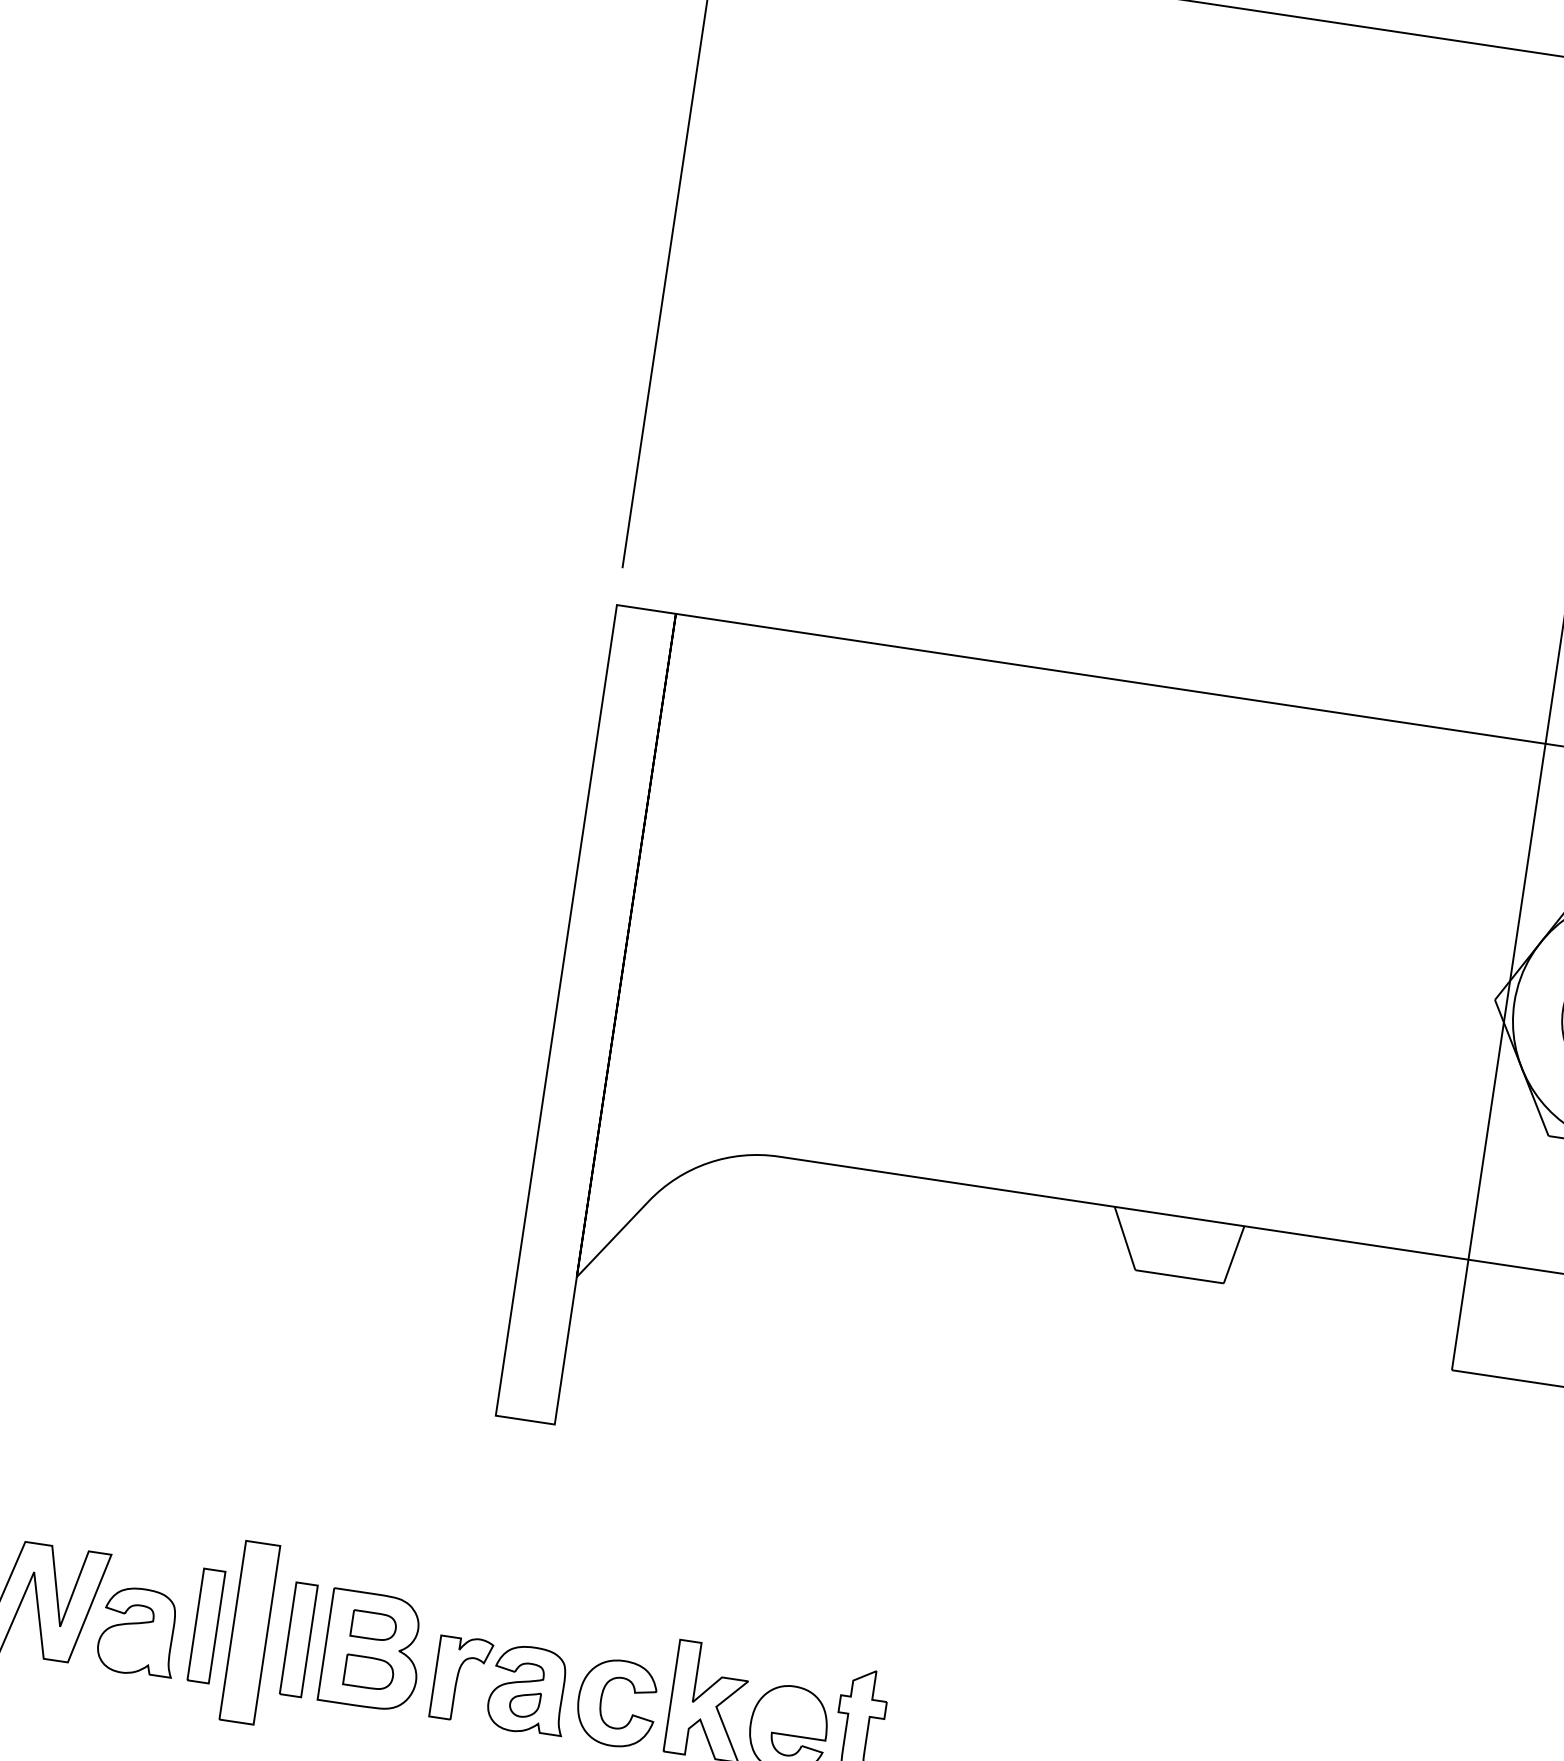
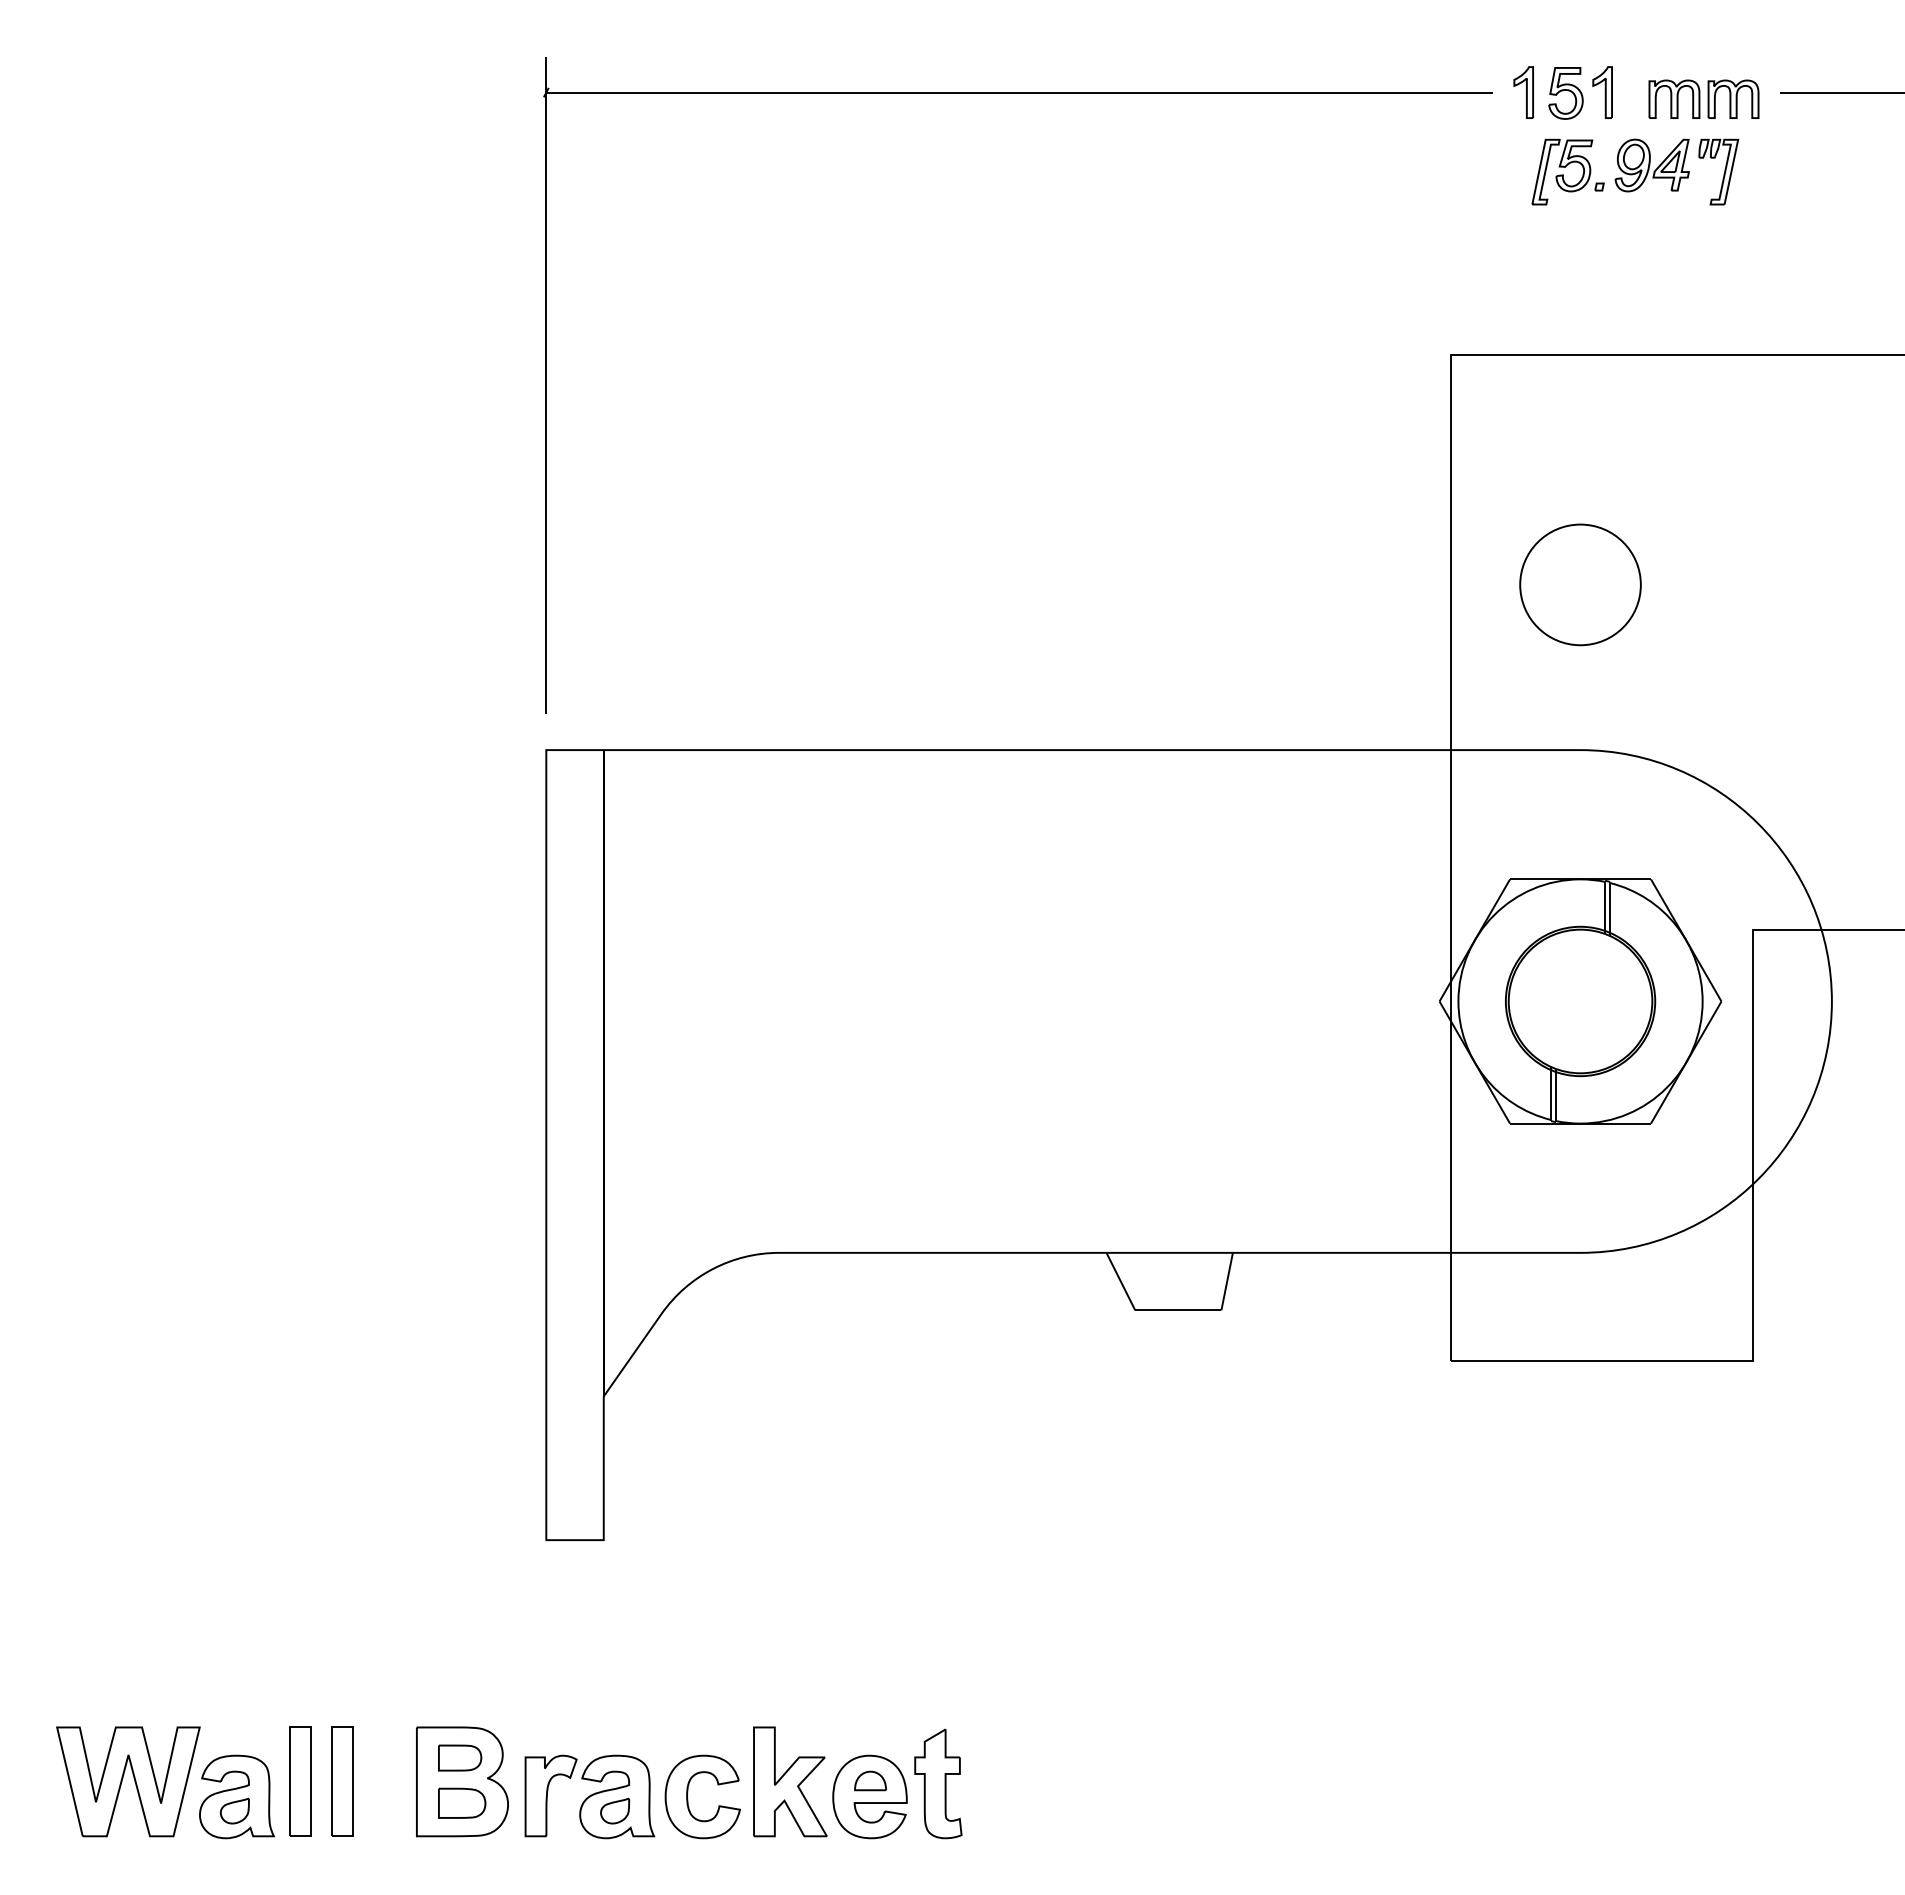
part: (249, 1632) -> (342, 1781), size x0.62
part: (298, 1639) -> (390, 1781), removed
part: (134, 1645) -> (234, 1810), added
part: (791, 1712) -> (870, 1780), added

